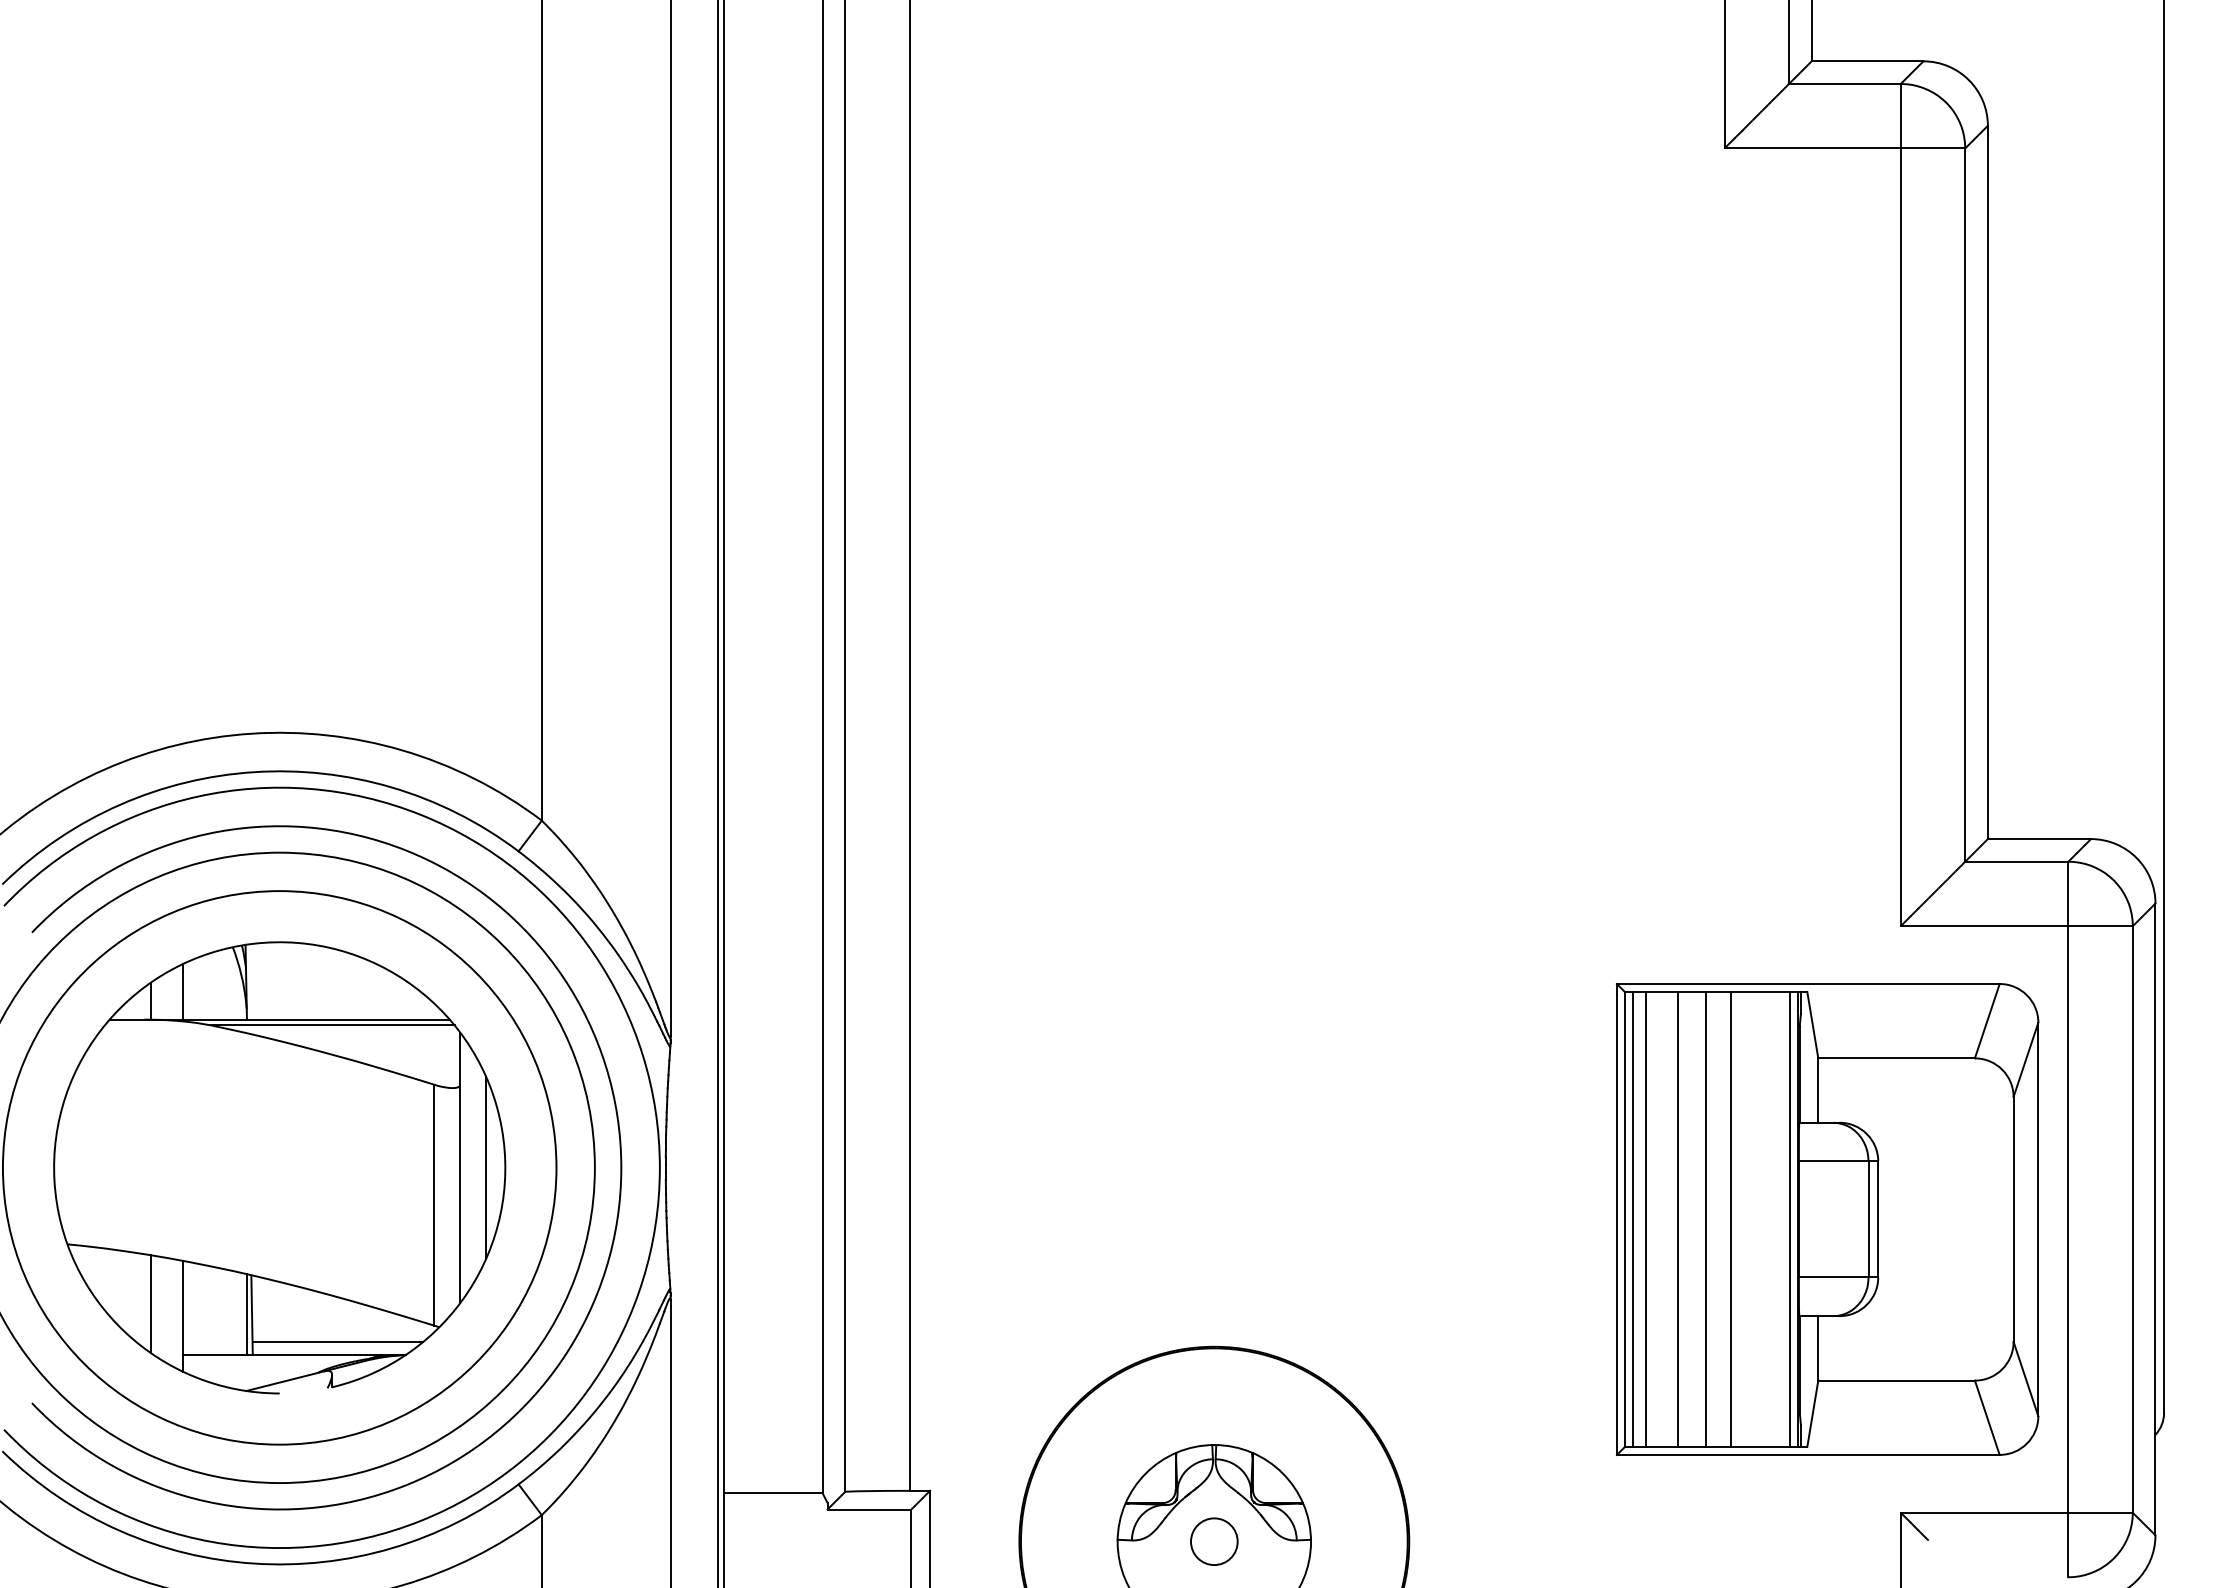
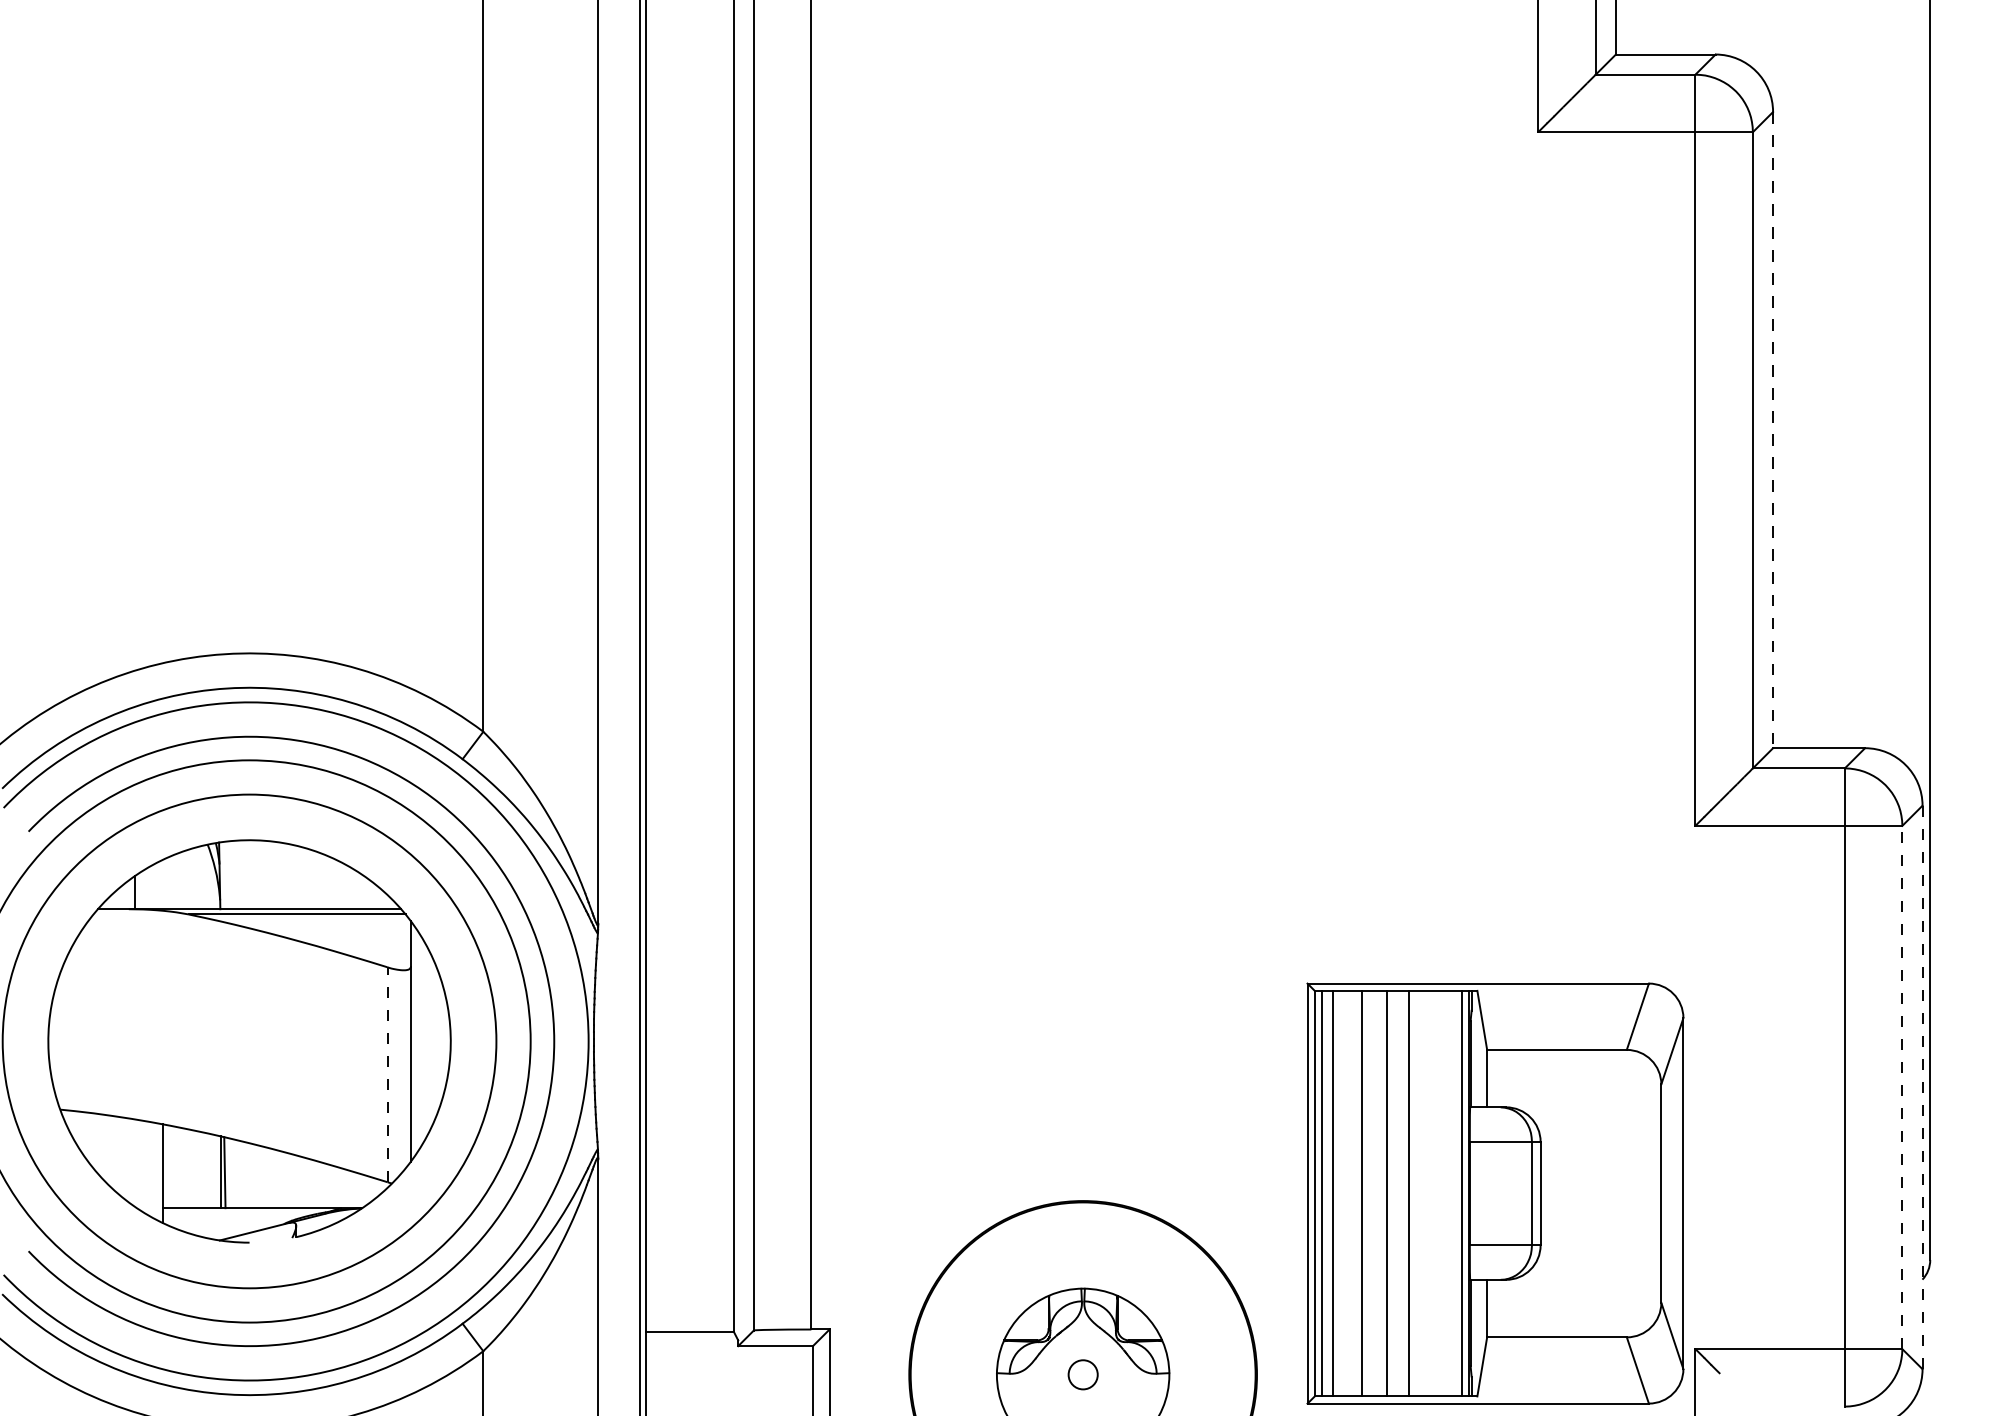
line: (1987, 482) -> (1772, 430), solid -> dashed
line: (183, 991) -> (163, 884), removed
line: (485, 1167) -> (433, 1041), removed
line: (434, 1204) -> (387, 1074), solid -> dashed
part: (1827, 1219) -> (1495, 1193), moved
line: (2132, 1219) -> (1902, 1087), solid -> dashed
line: (2155, 1219) -> (1922, 1087), solid -> dashed
line: (150, 1304) -> (134, 1163), removed
line: (337, 1341) -> (301, 1196), removed
circle: (1214, 1541) -> (1083, 1374), size x0.7

